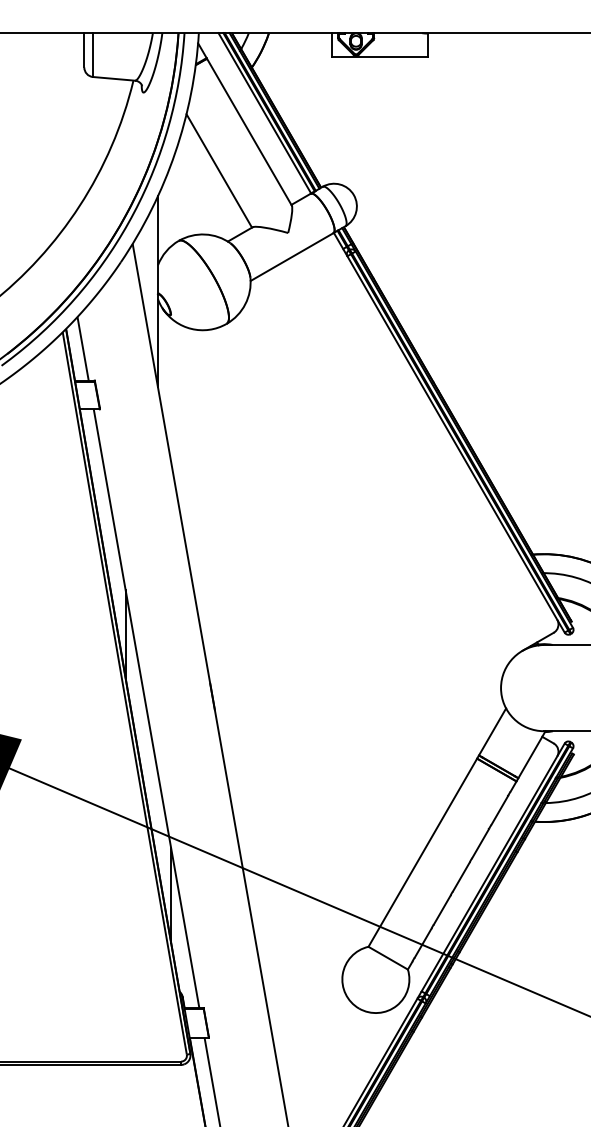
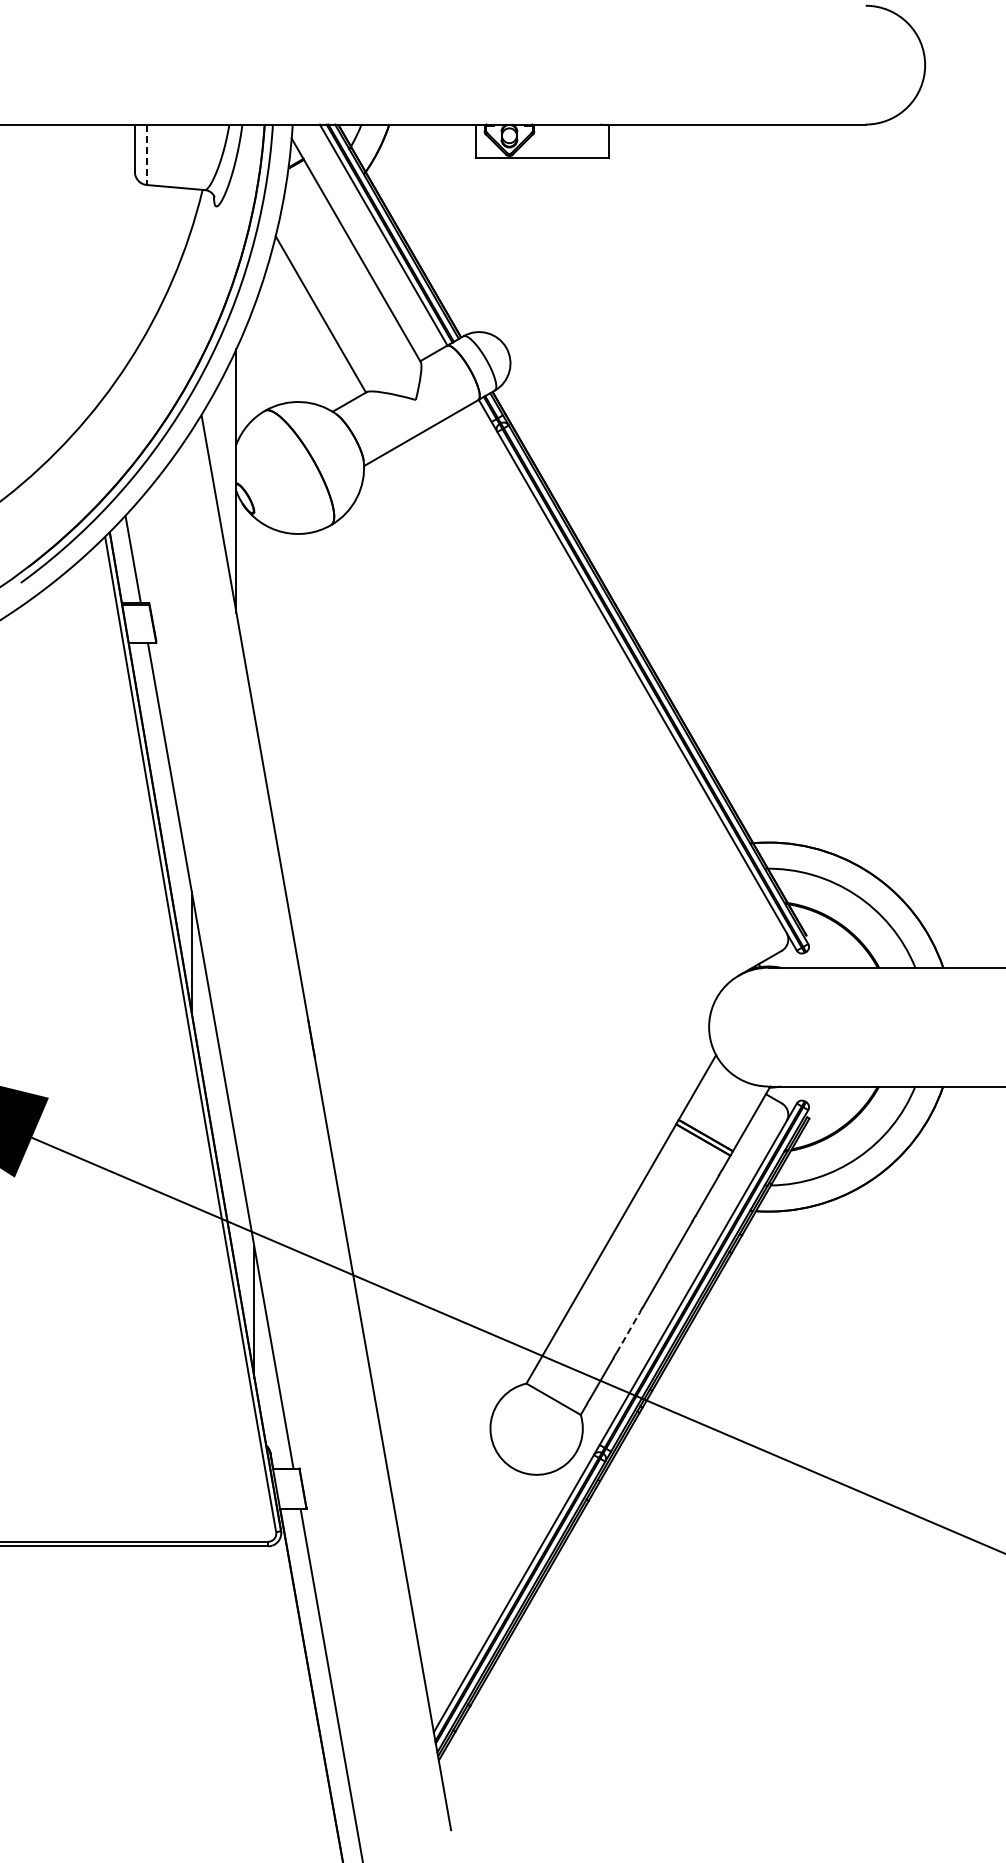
line: (92, 55) -> (146, 155), solid -> dashed
line: (442, 909) -> (628, 1332), solid -> dashed

